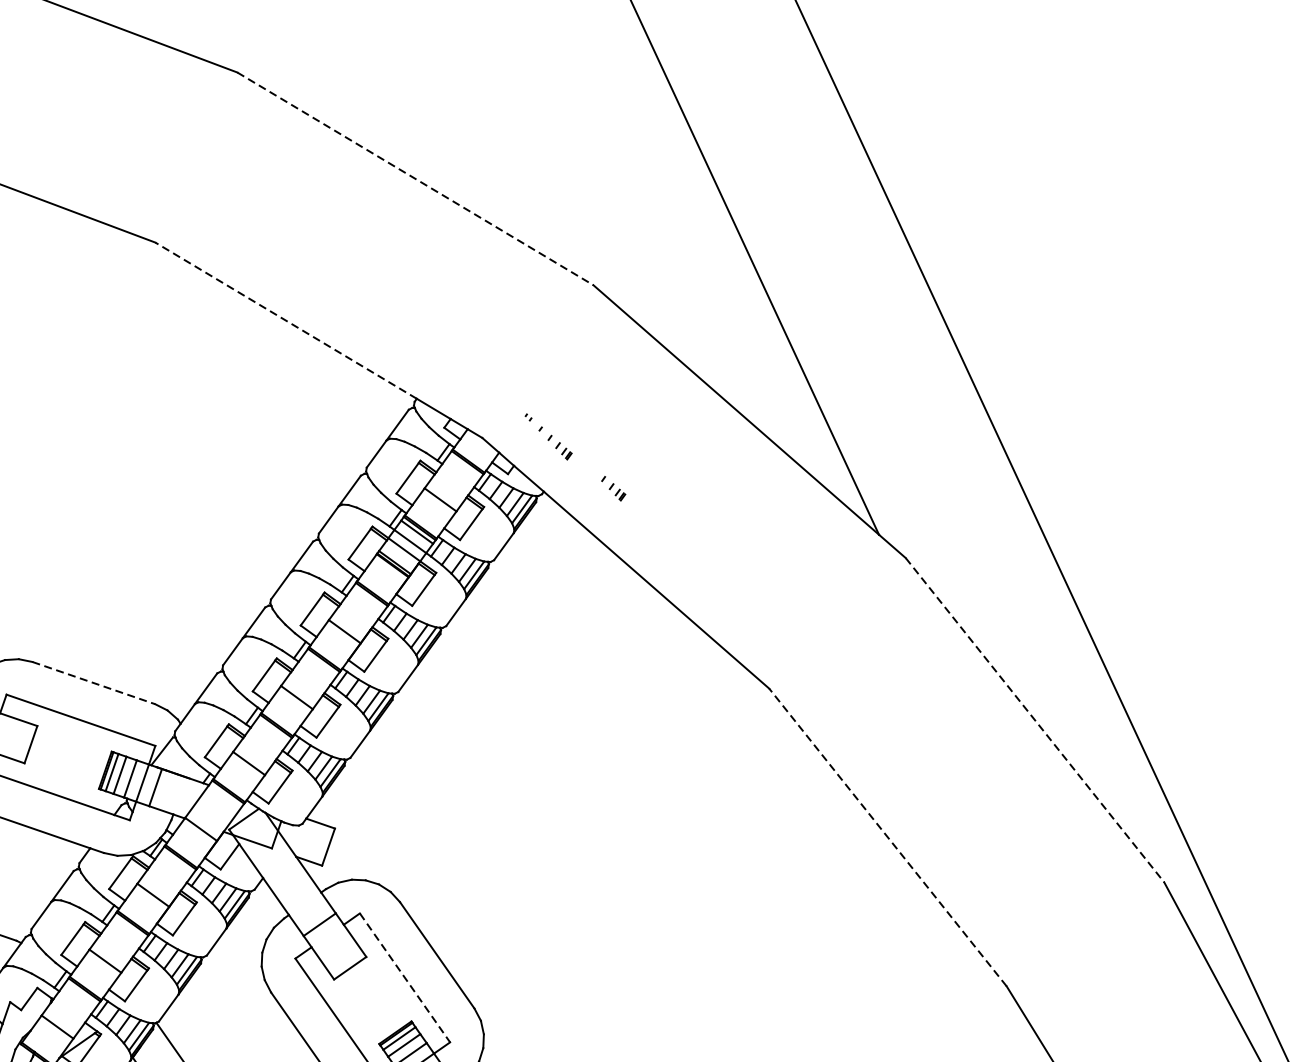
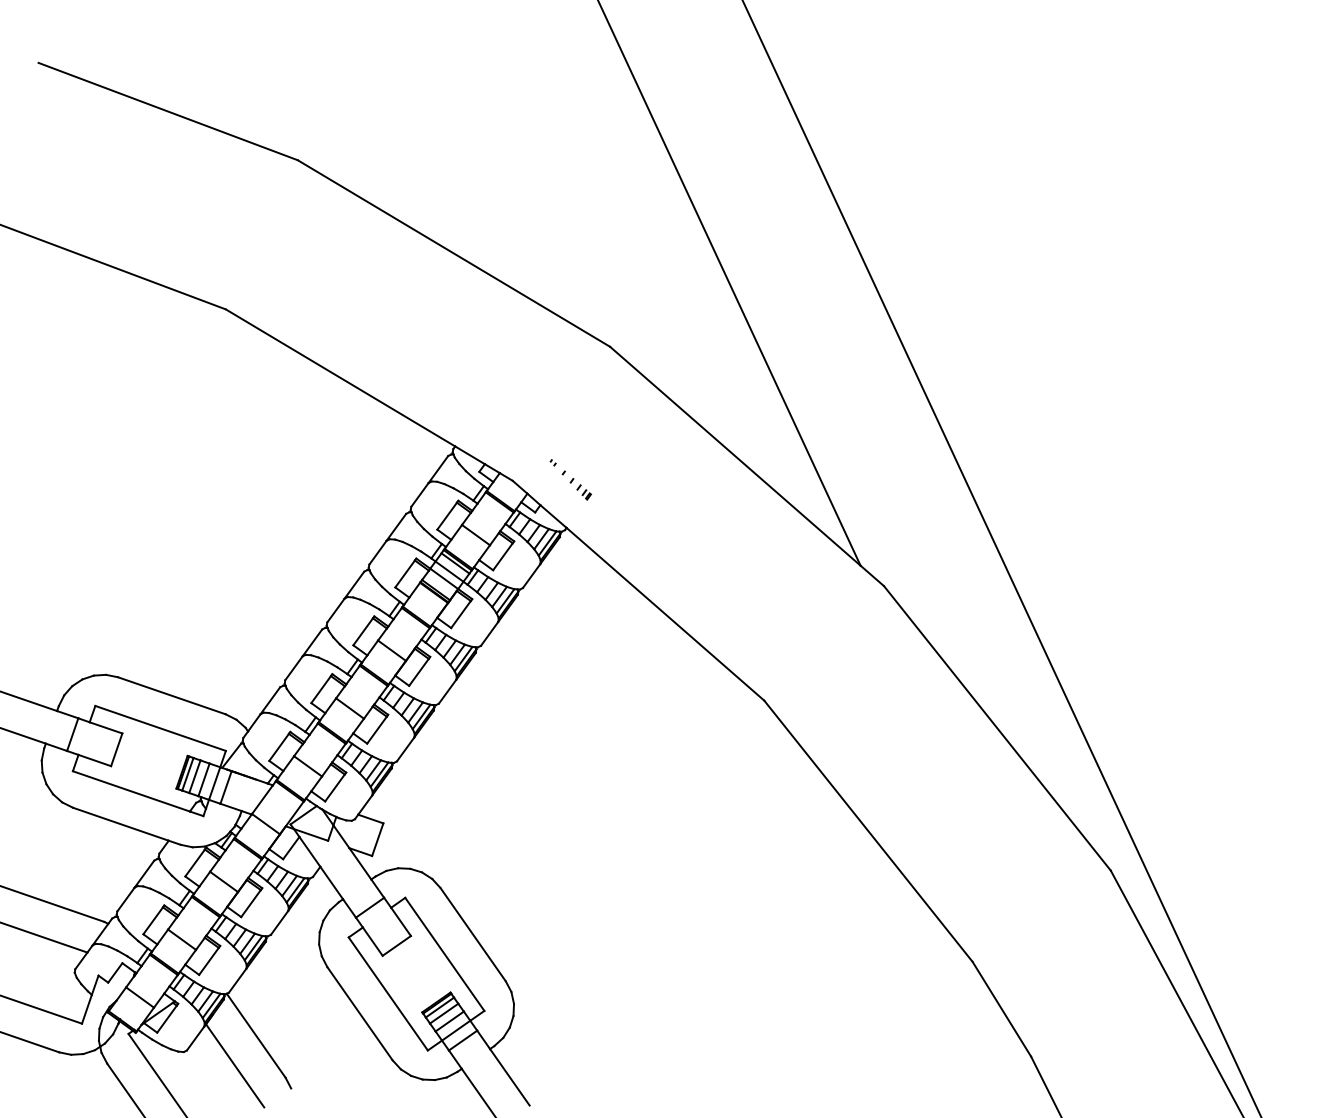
line: (414, 178) -> (453, 253), dashed -> solid
line: (286, 320) -> (340, 377), dashed -> solid
part: (613, 488) -> (627, 525), removed
line: (93, 682) -> (171, 695), dashed -> solid
line: (1035, 720) -> (997, 728), dashed -> solid
line: (888, 836) -> (868, 830), dashed -> solid
line: (405, 978) -> (445, 954), dashed -> solid

